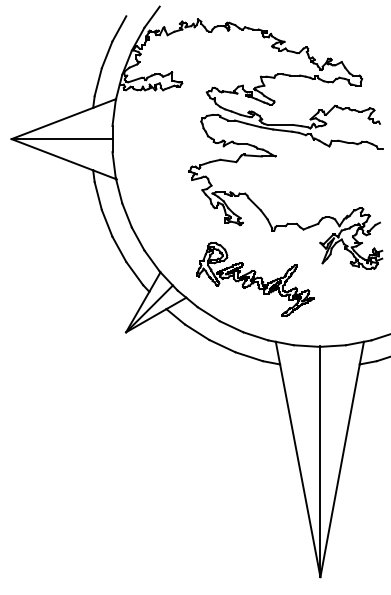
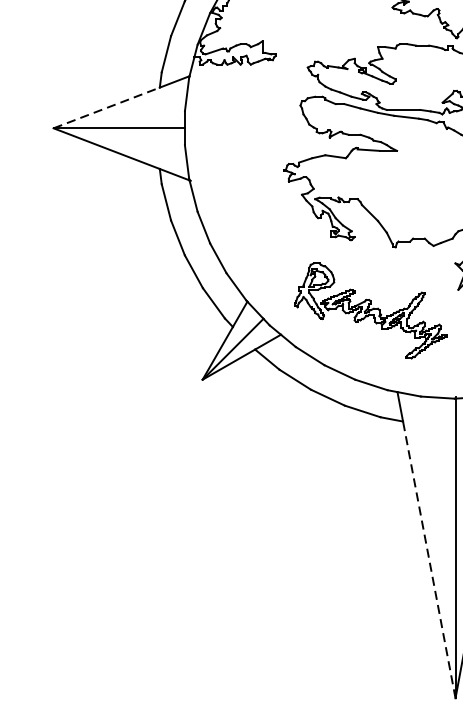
line: (52, 123) -> (106, 107), solid -> dashed
line: (300, 470) -> (429, 559), solid -> dashed

